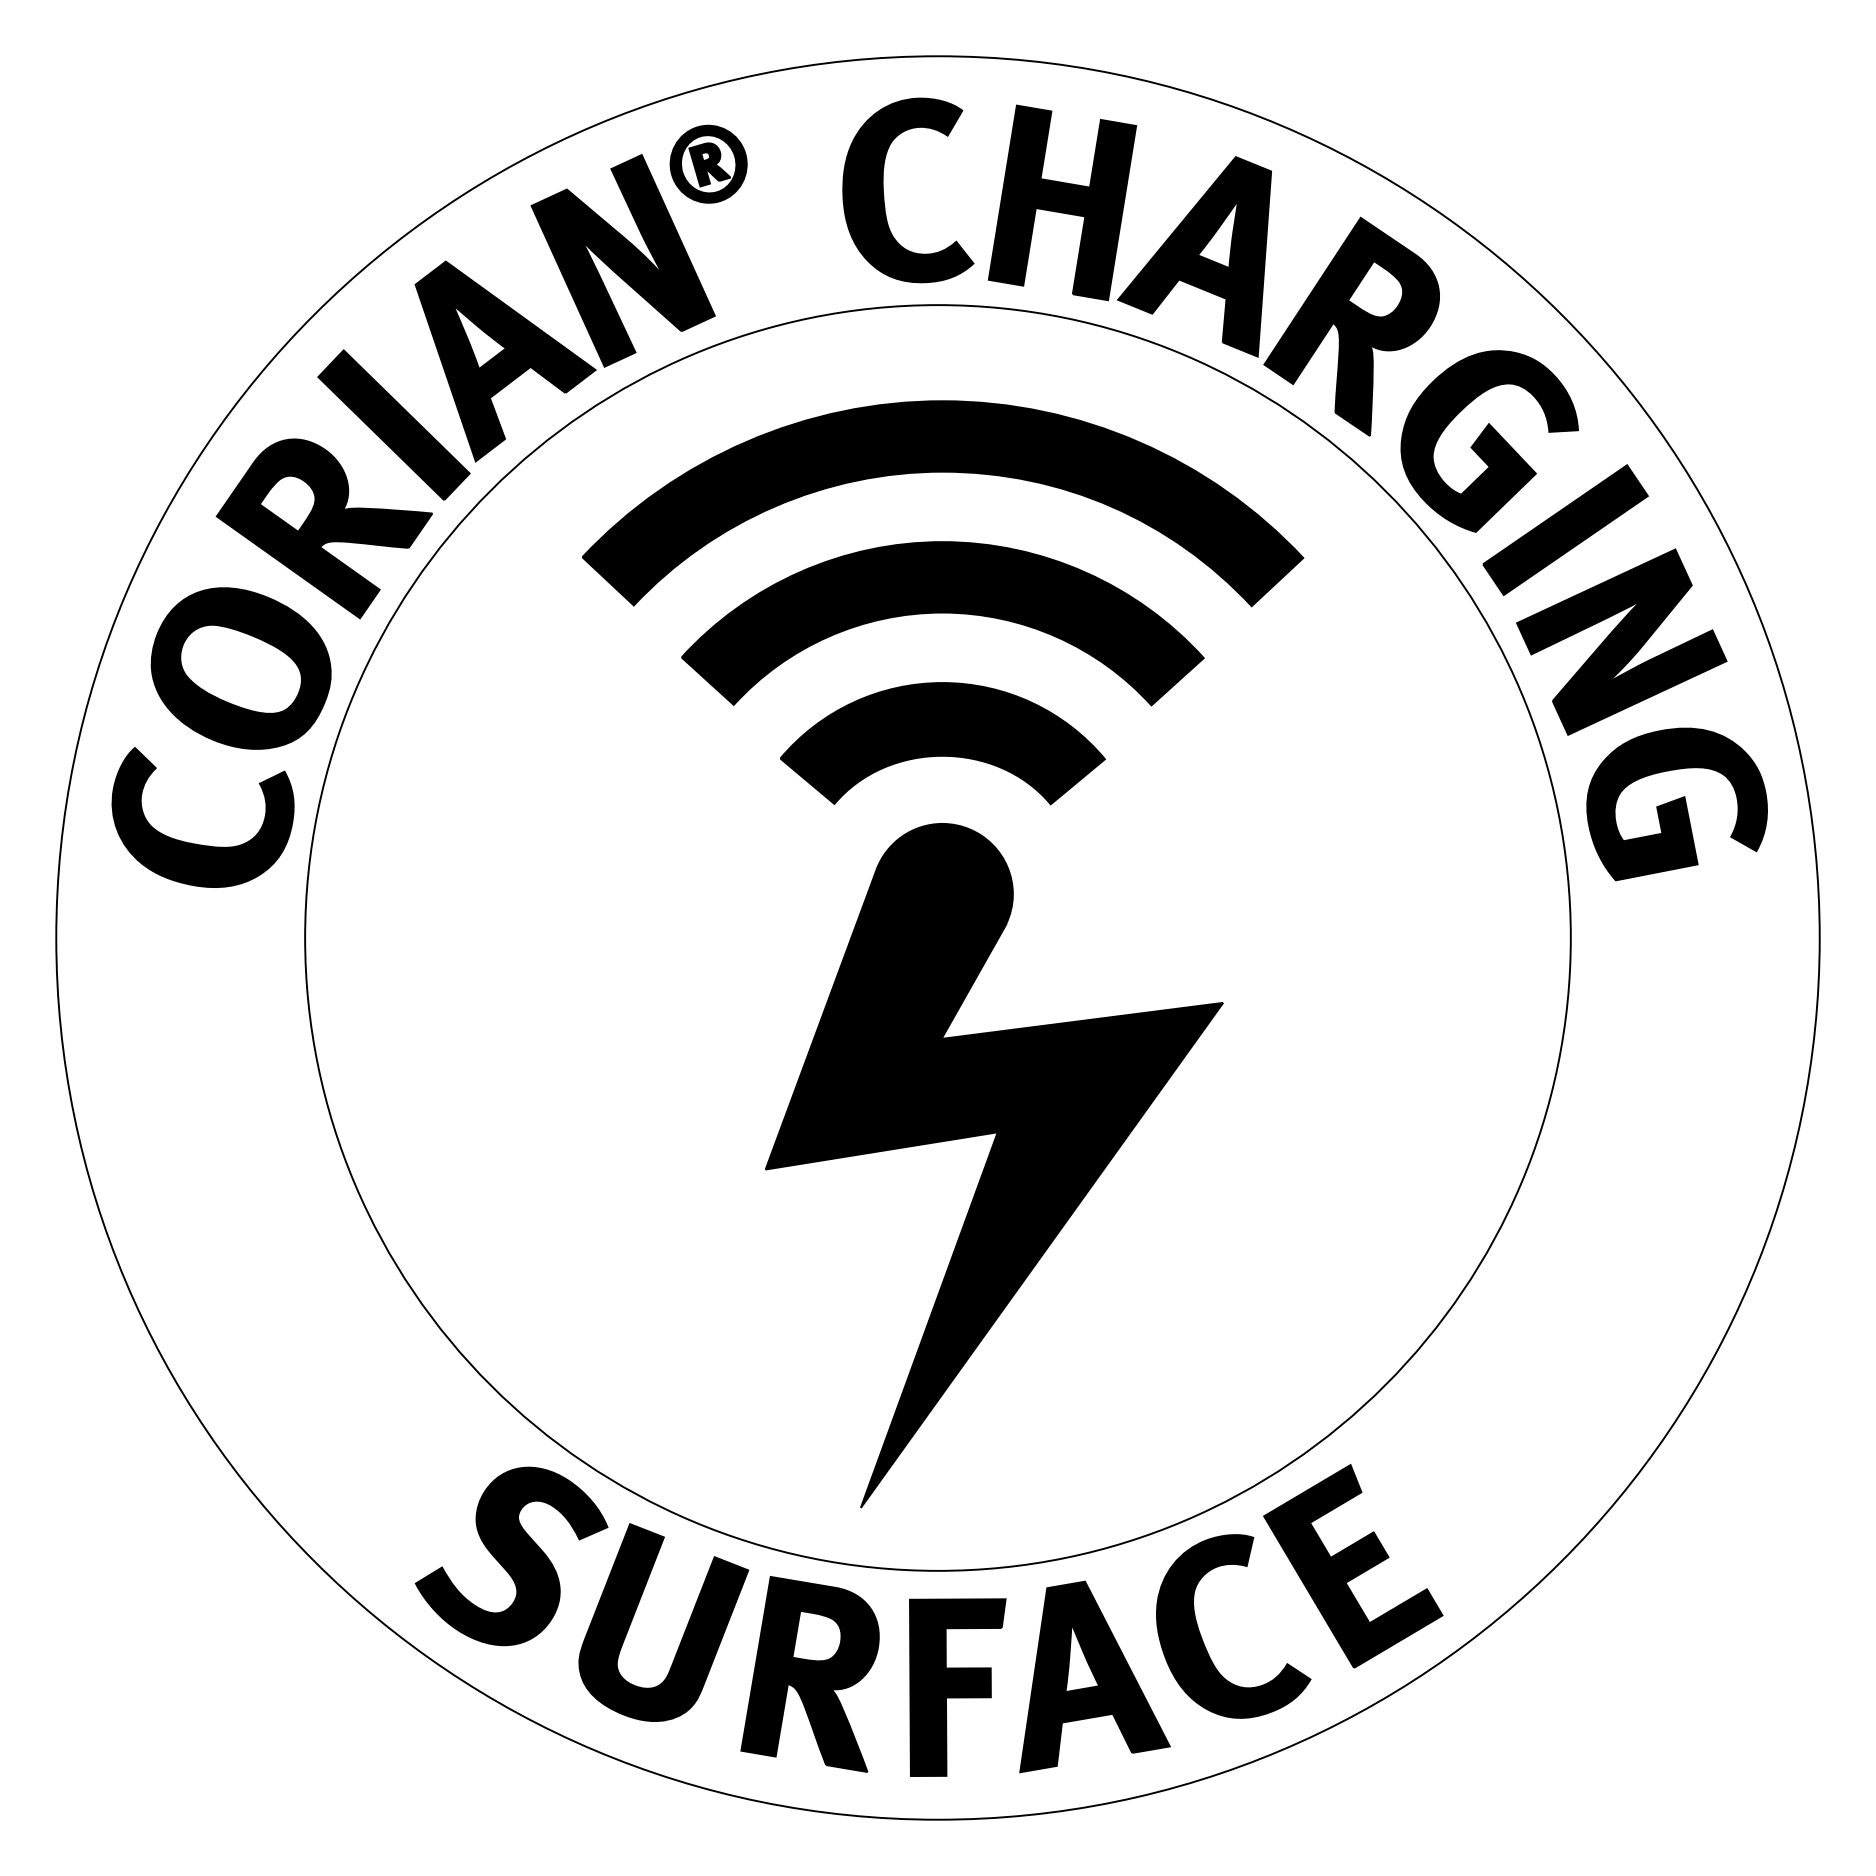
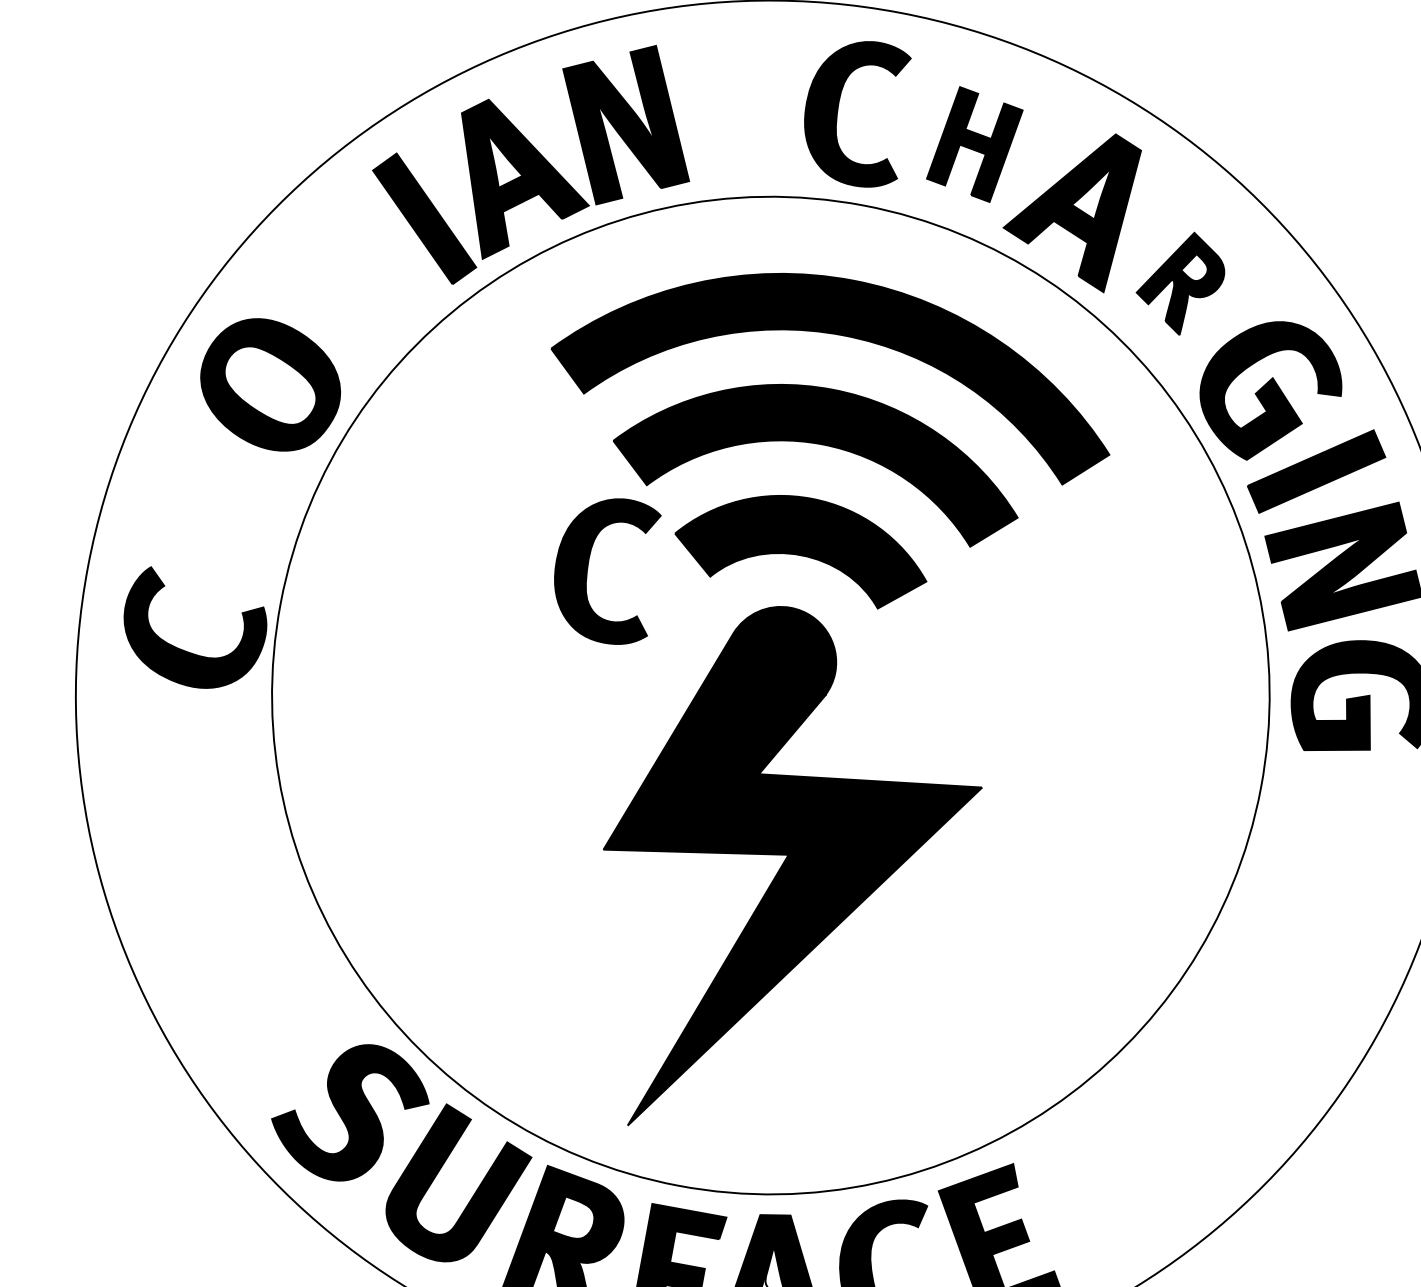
part: (708, 163) -> (706, 62), removed
part: (1062, 202) -> (974, 144), size x0.7
part: (1351, 326) -> (1180, 282), size x0.6
part: (323, 528) -> (354, 288), removed
part: (680, 824) -> (588, 570), added
part: (196, 843) -> (184, 650), moved

